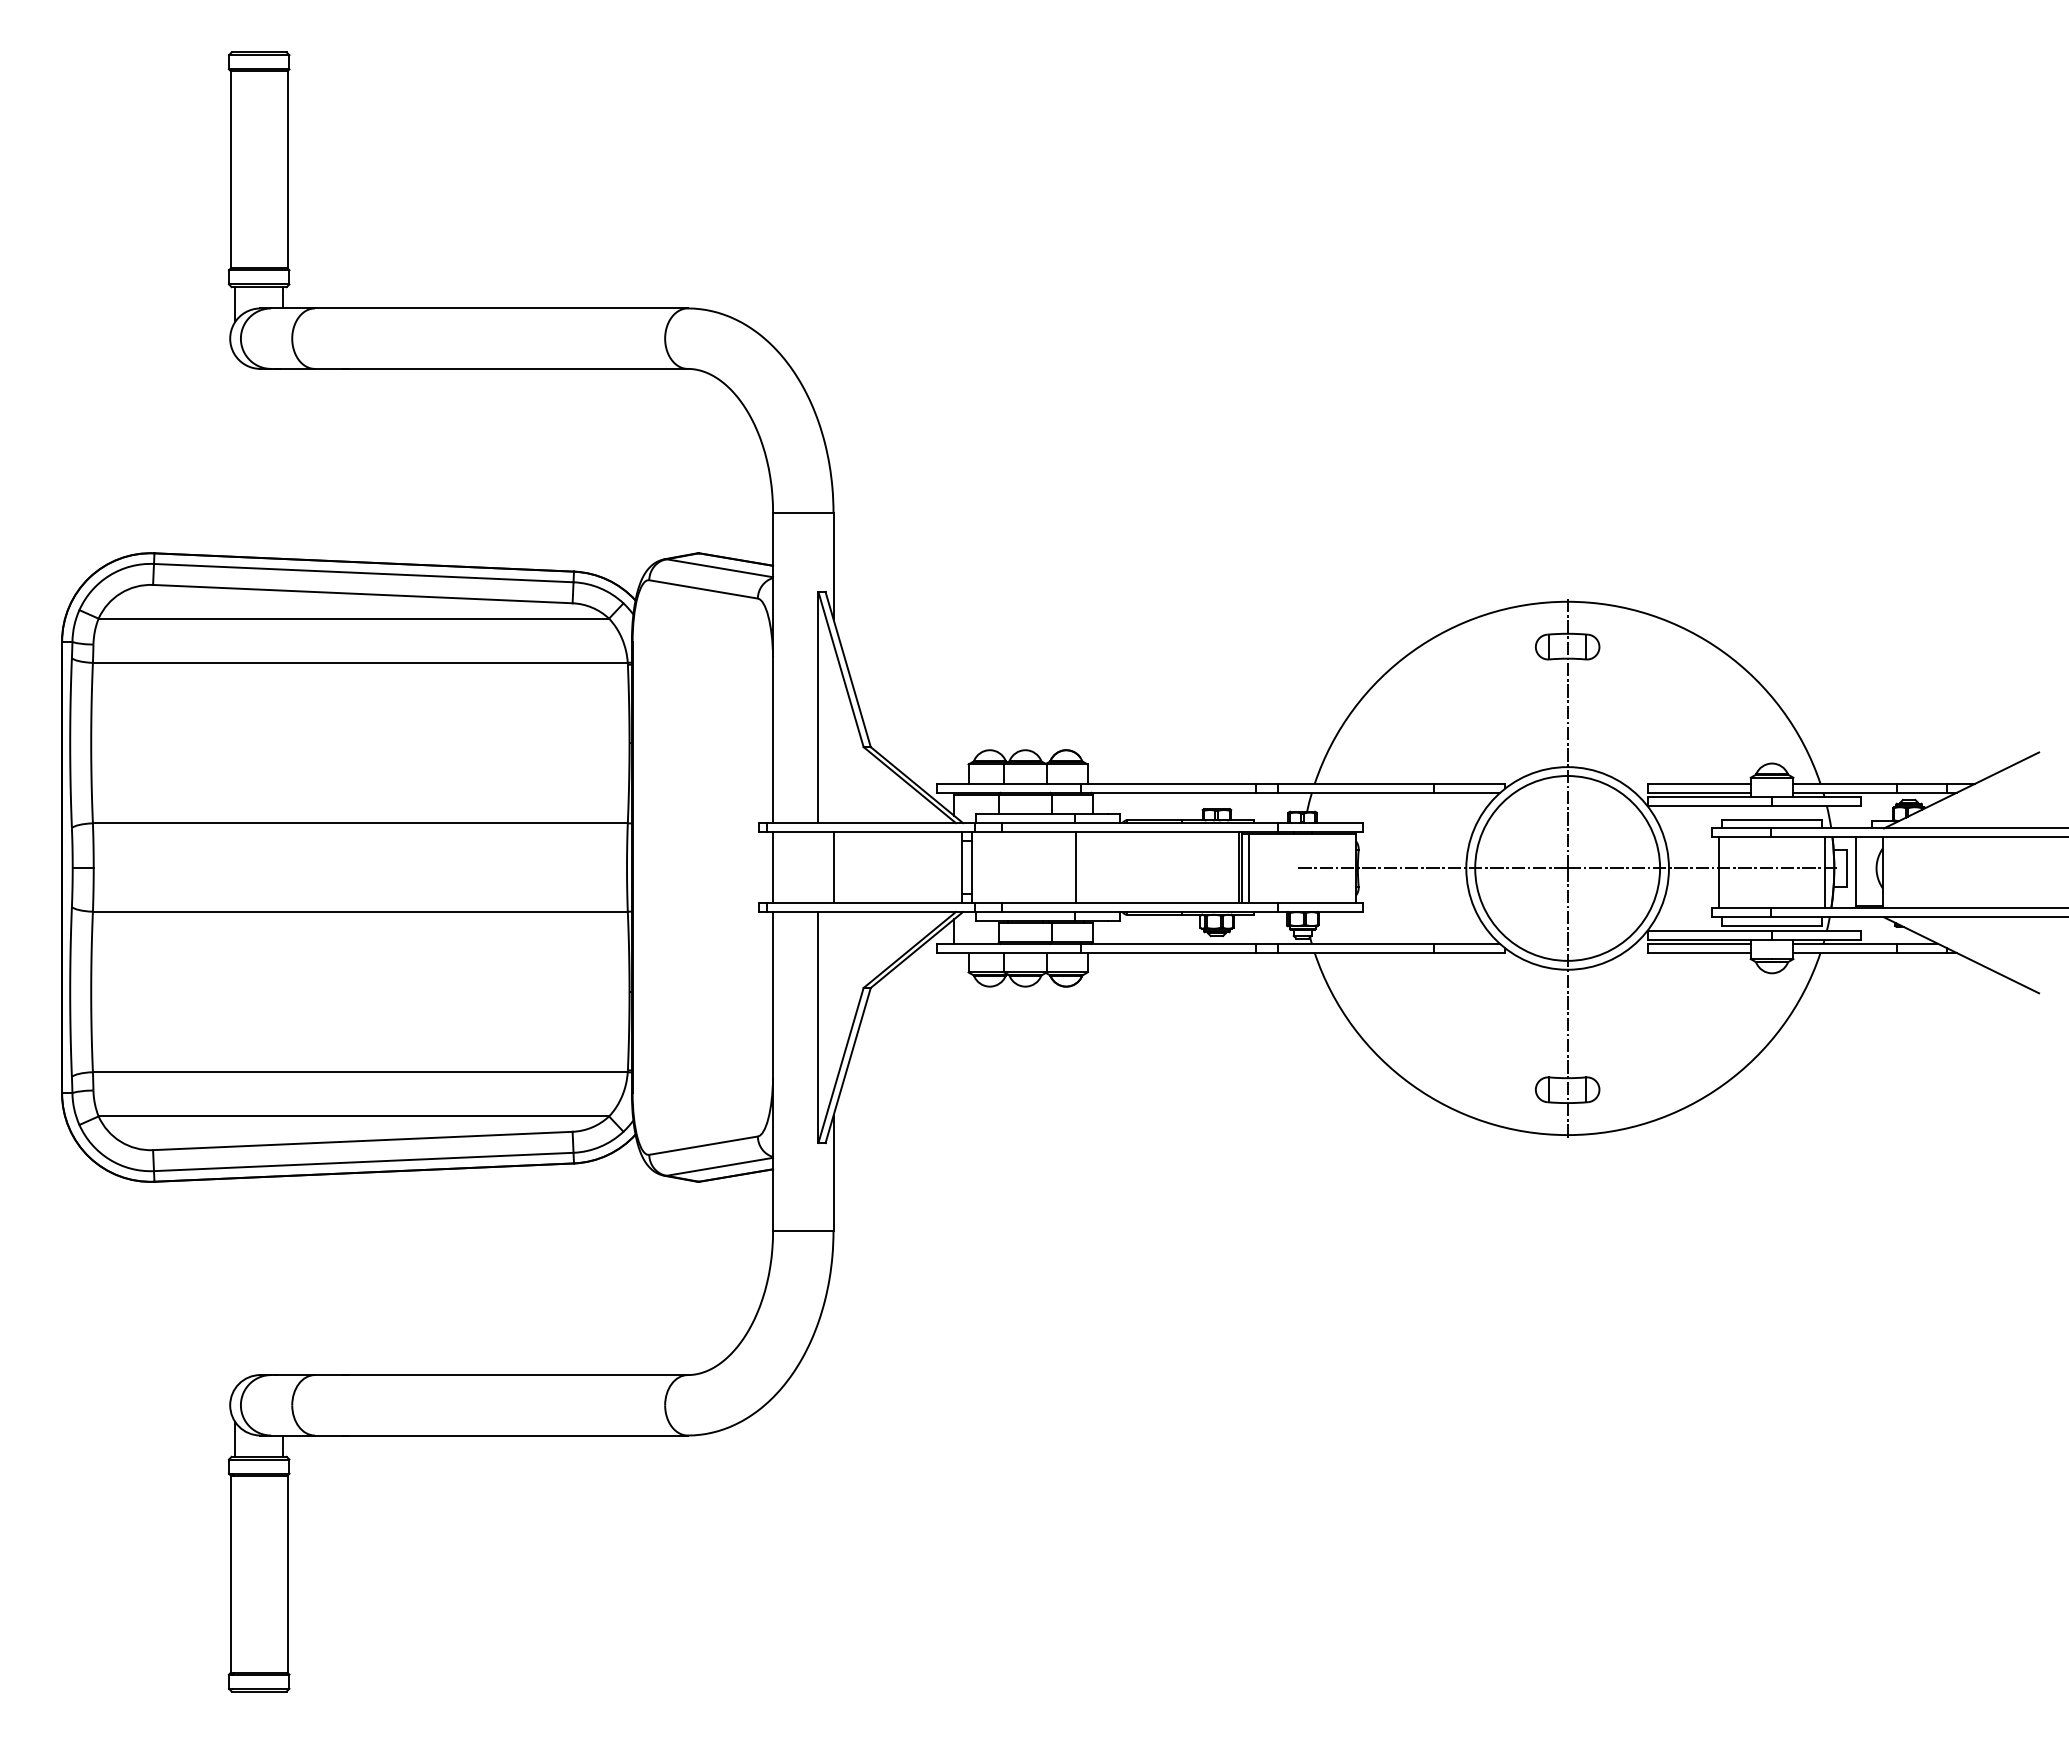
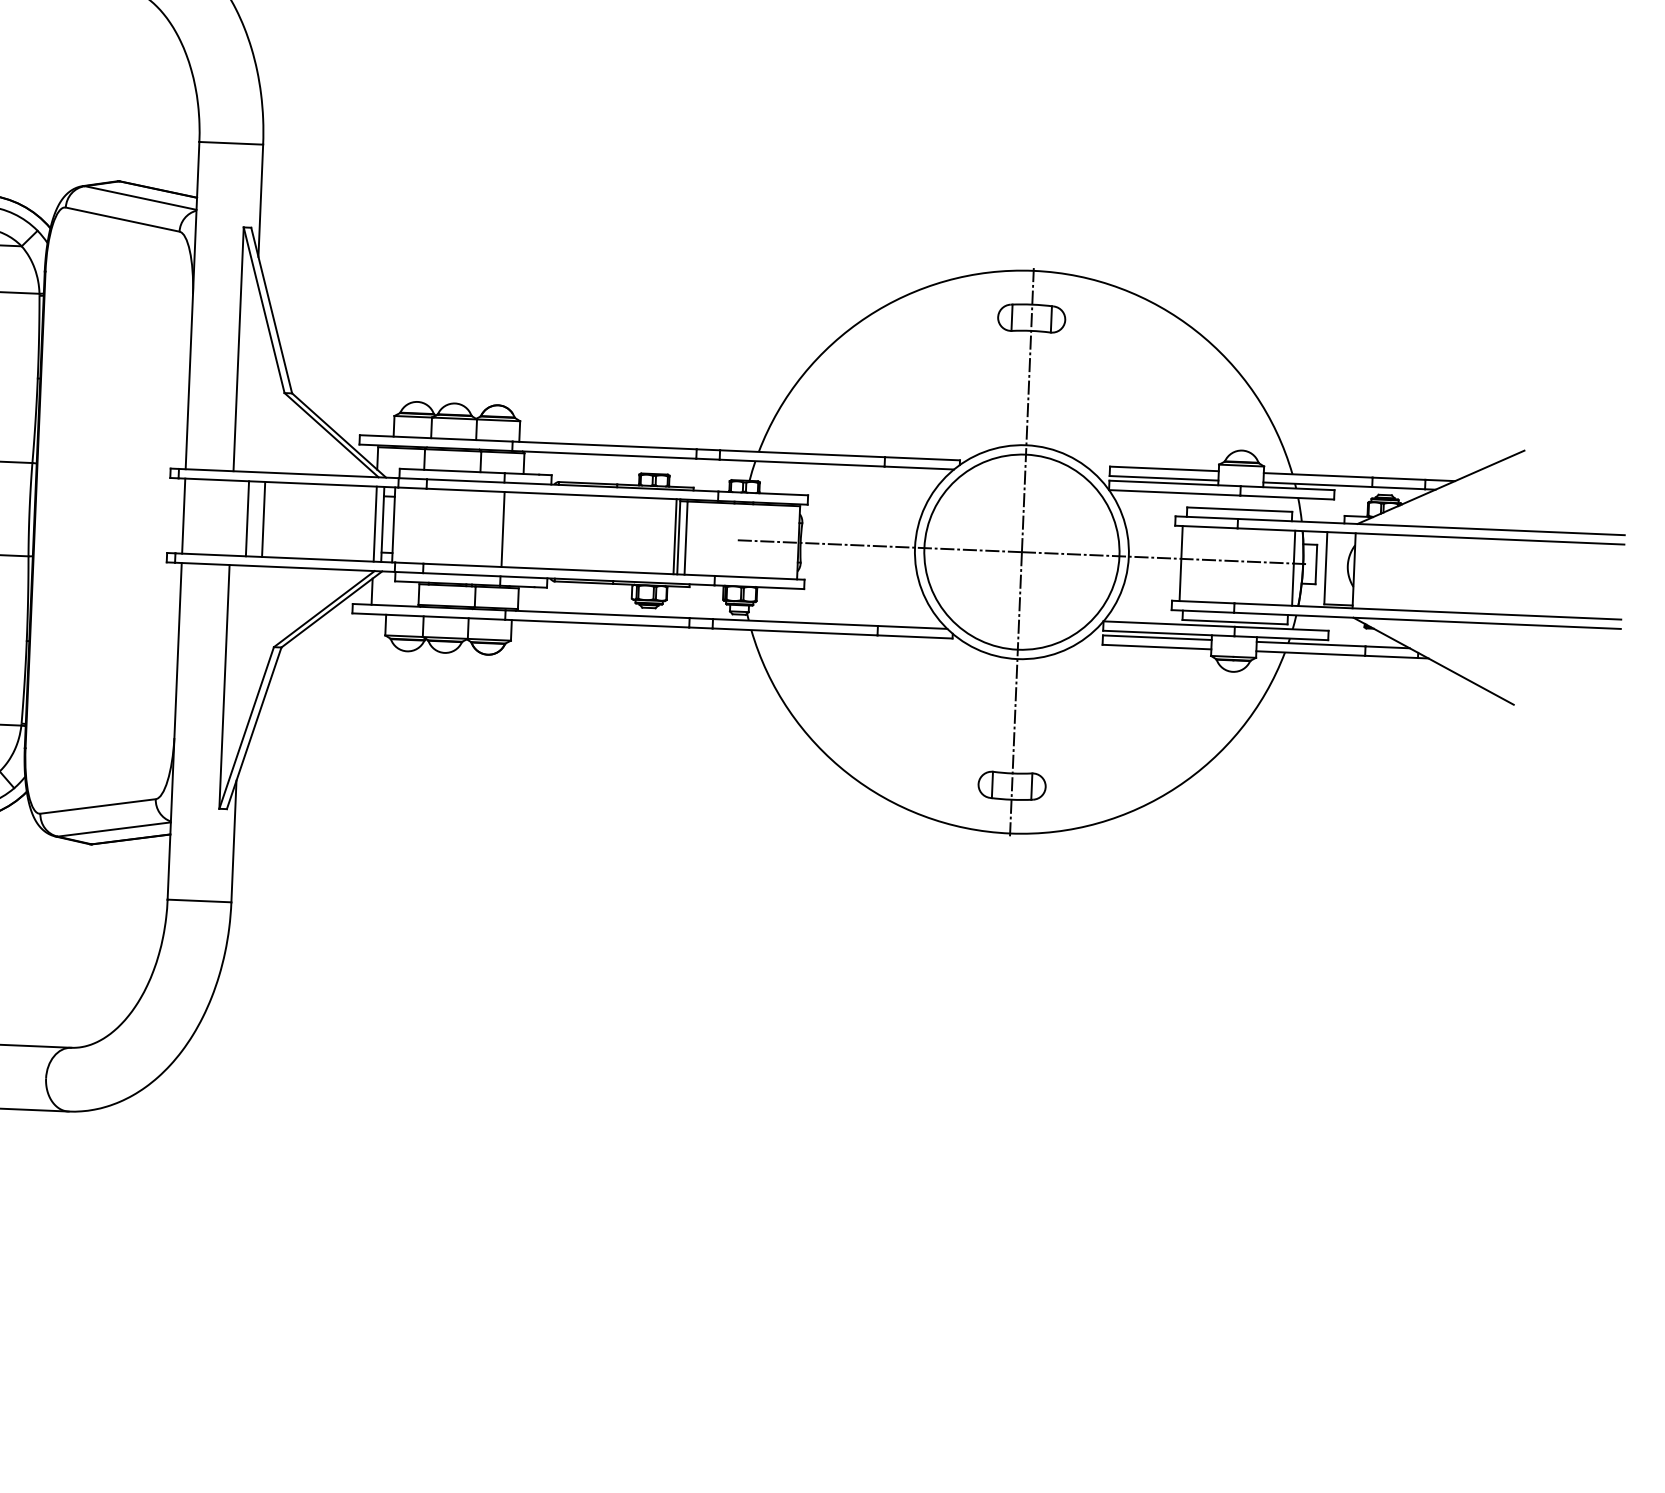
line: (848, 867) -> (263, 519), added
line: (954, 867) -> (375, 524), added

